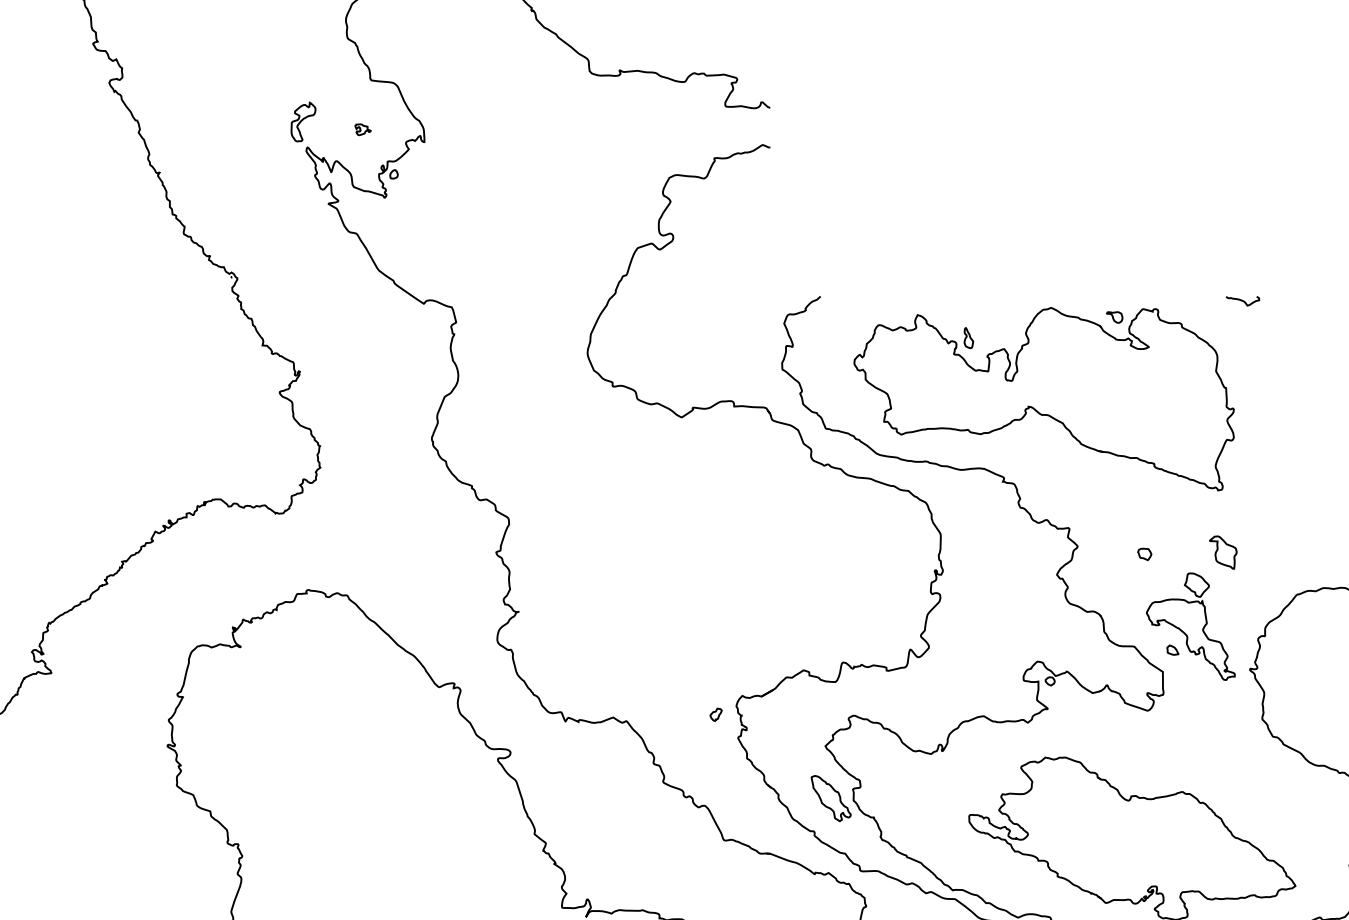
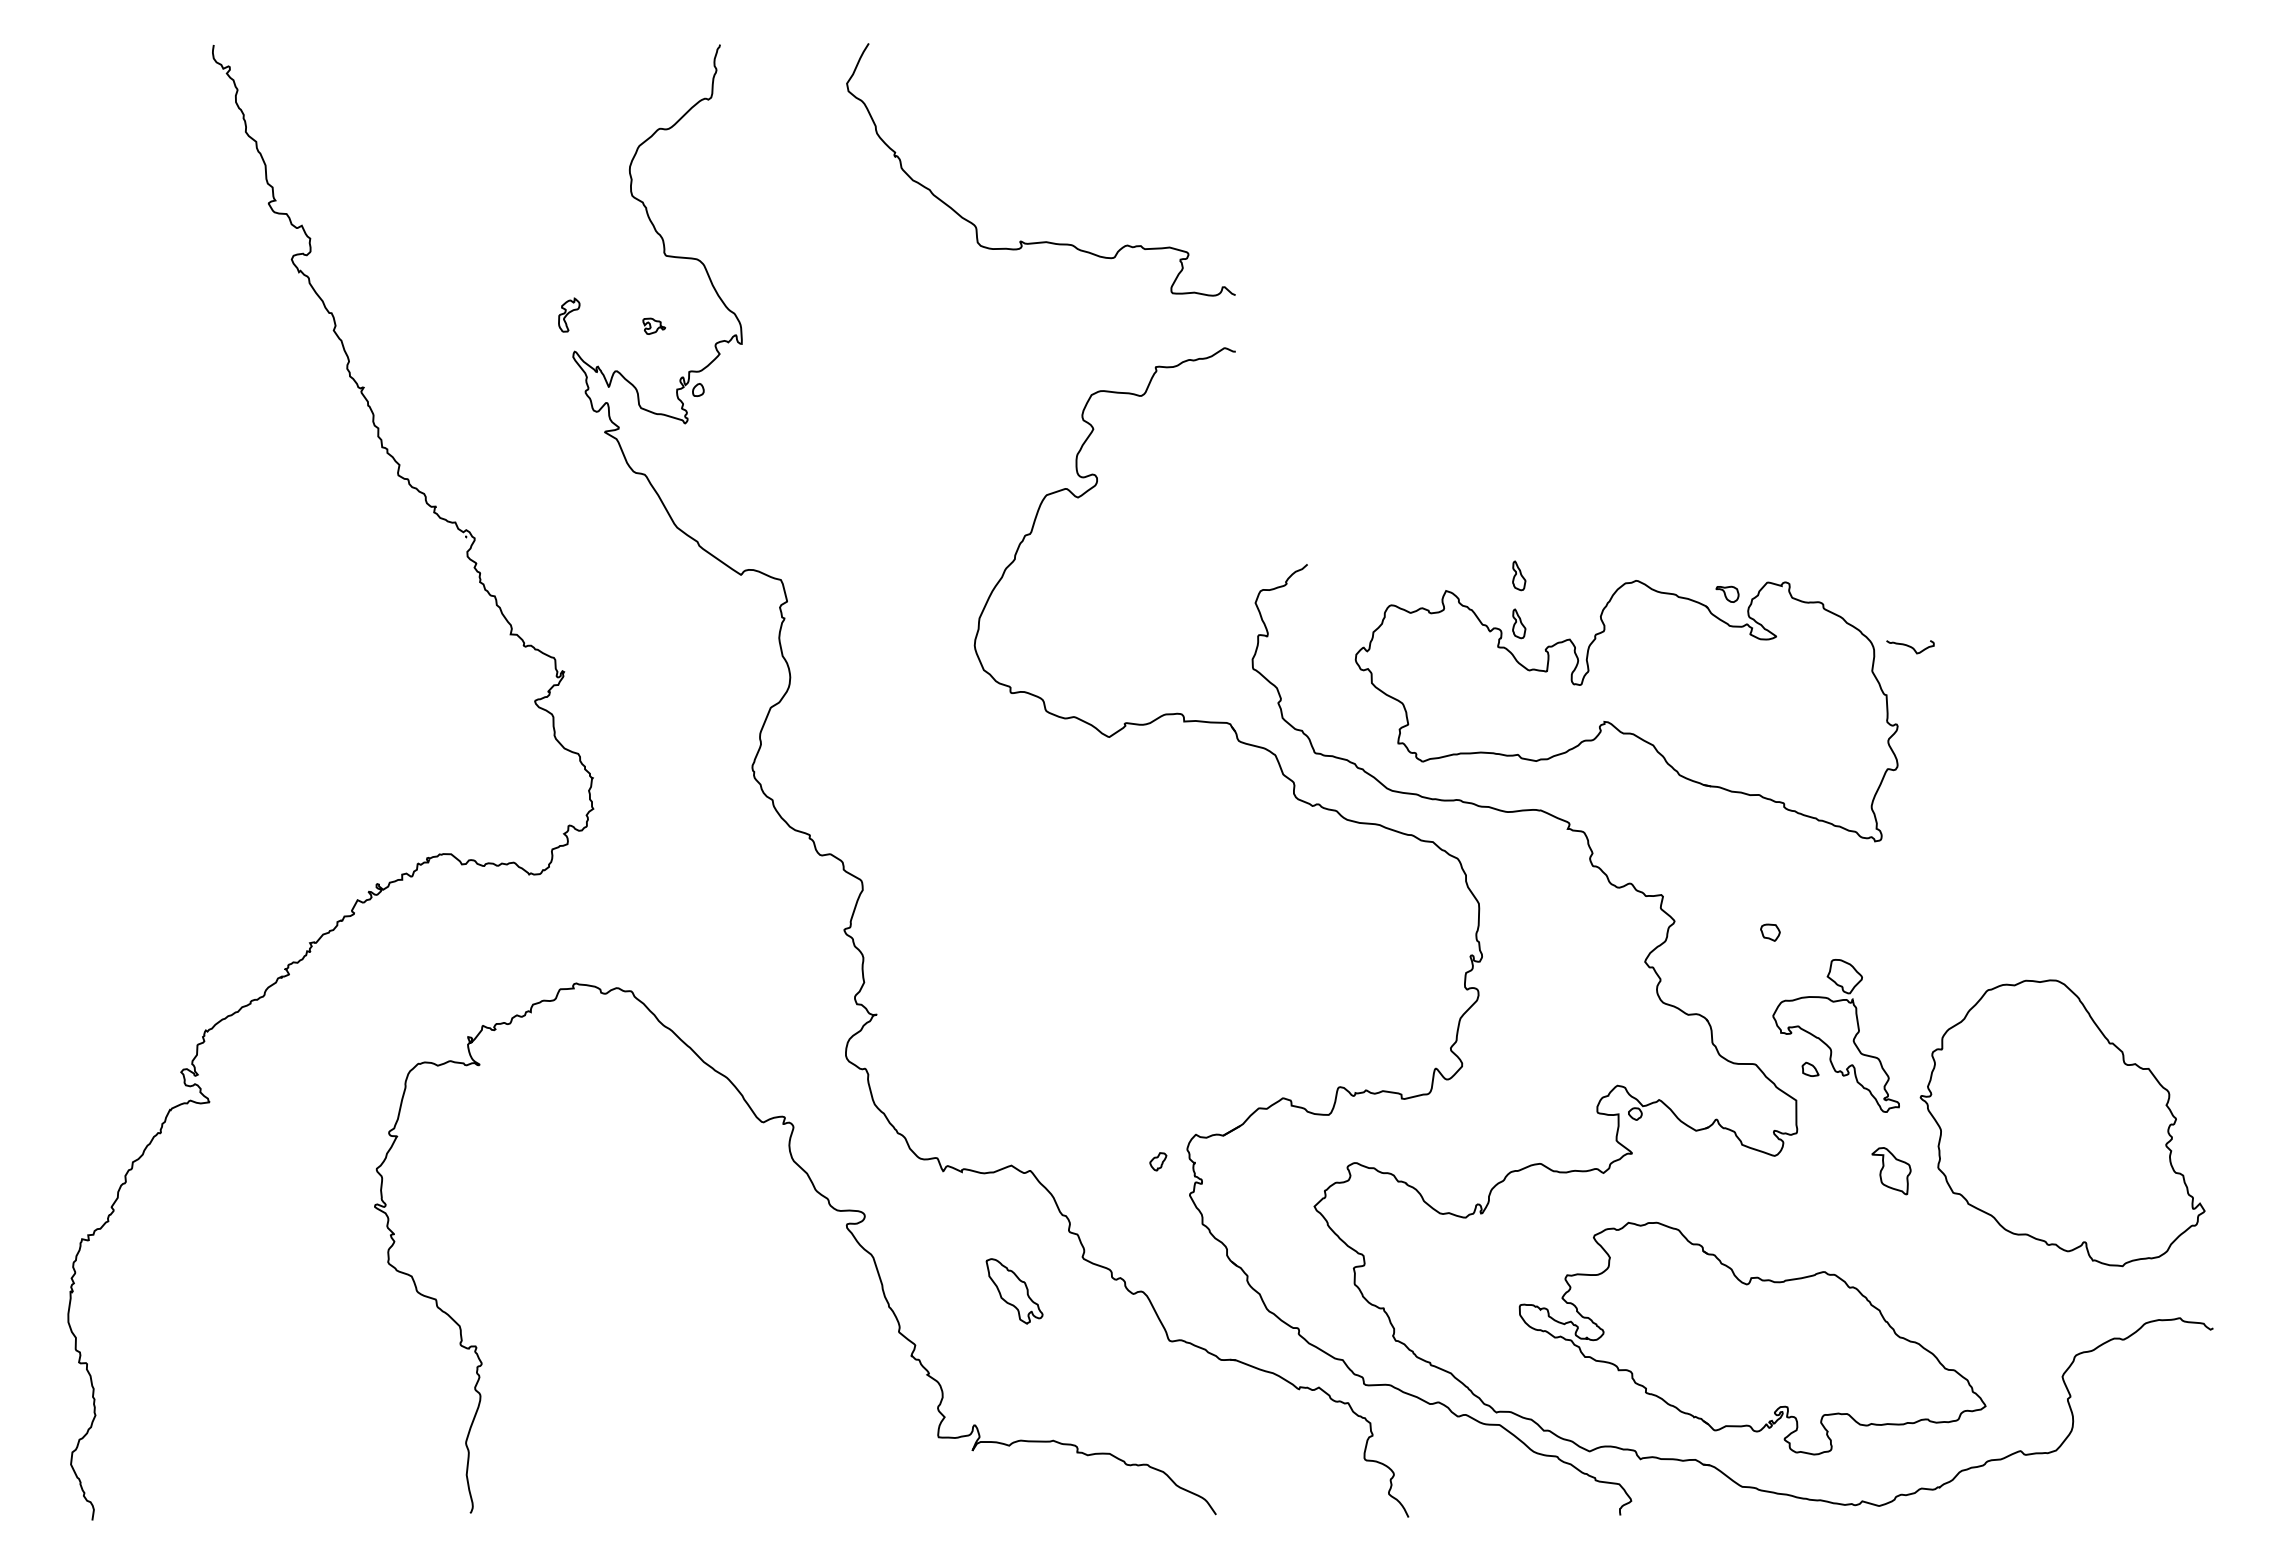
part: (303, 121) -> (569, 314), size x0.6
curve: (1242, 301) -> (1910, 647), moved
part: (969, 304) -> (1519, 575), added
part: (1223, 552) -> (1891, 1171), moved
part: (831, 798) -> (1014, 1291), moved

